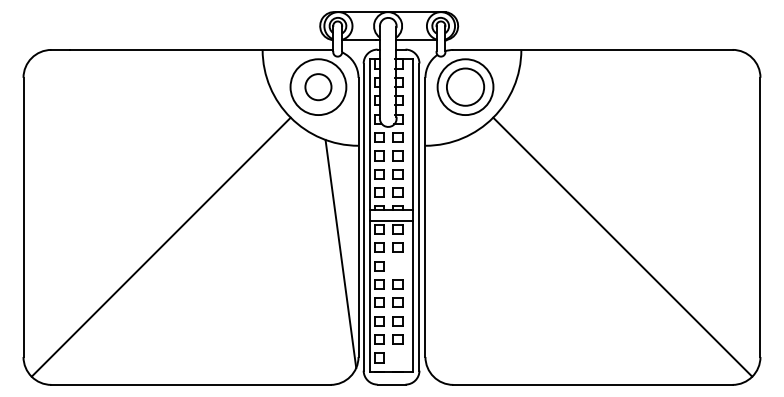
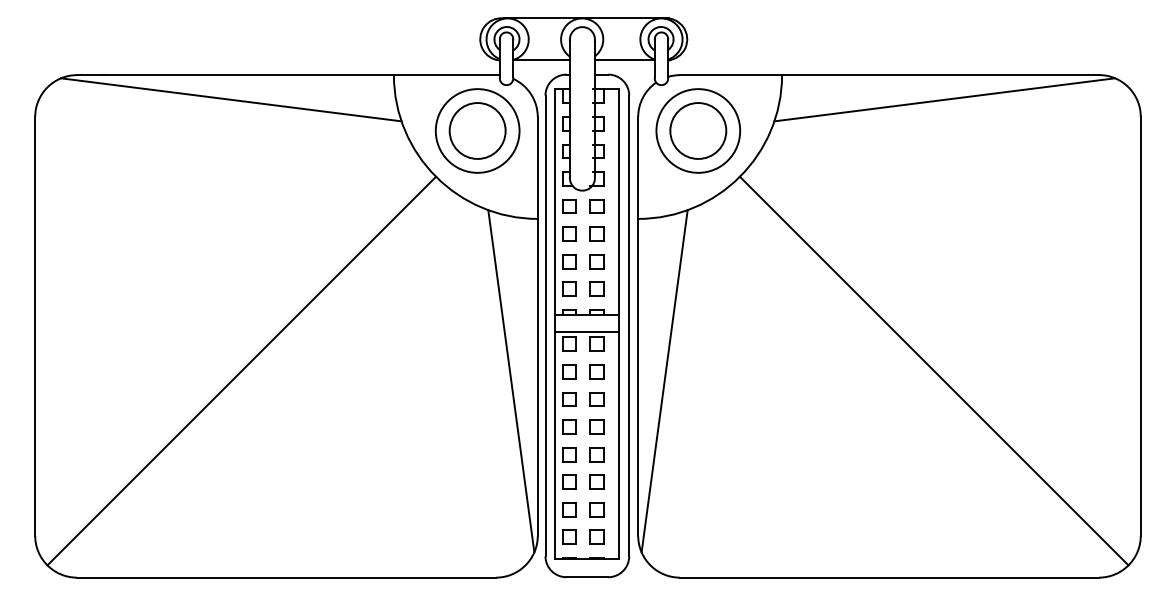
line: (153, 66) -> (230, 99), added
line: (629, 66) -> (944, 99), added
circle: (318, 86) -> (477, 129), size x1.43
line: (442, 253) -> (663, 380), added
part: (397, 266) -> (596, 400), added
part: (397, 357) -> (596, 536), added

